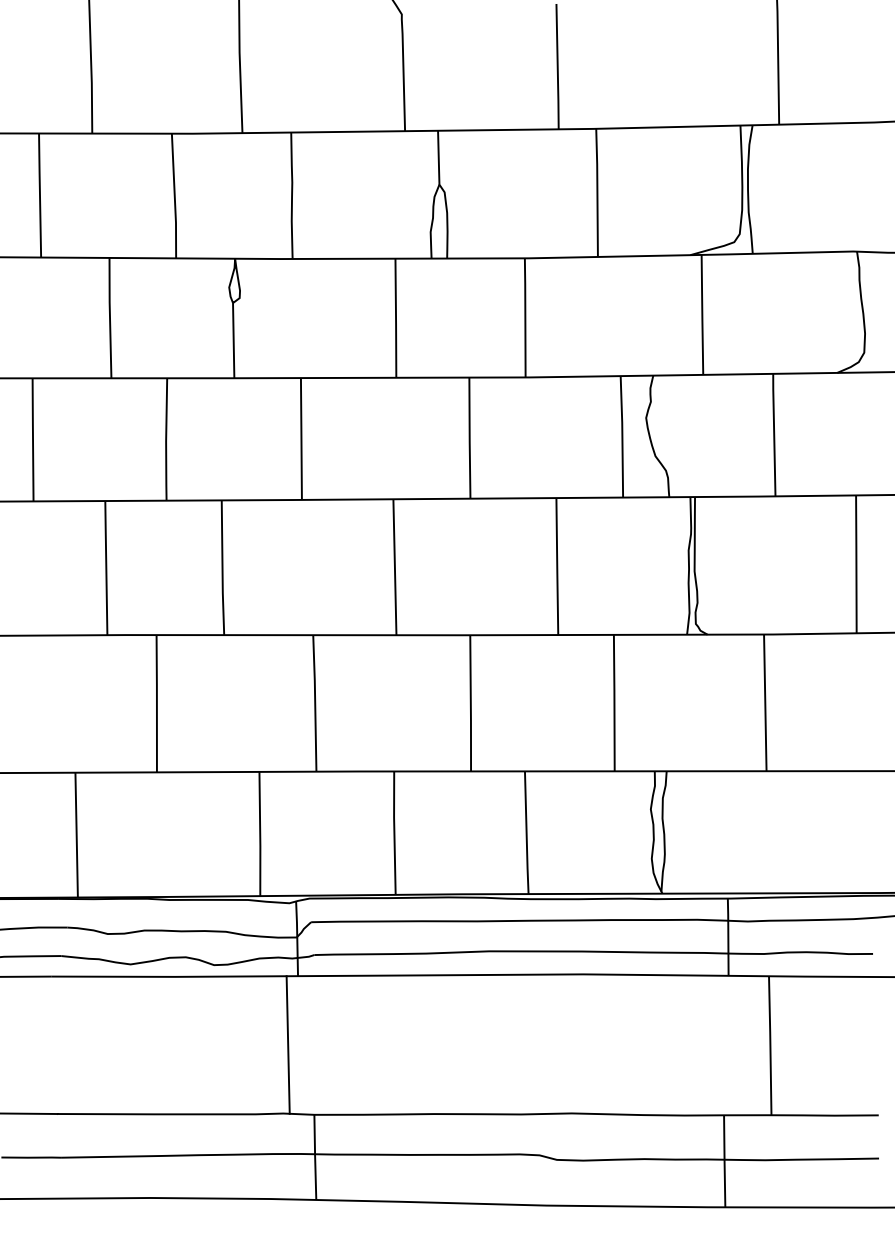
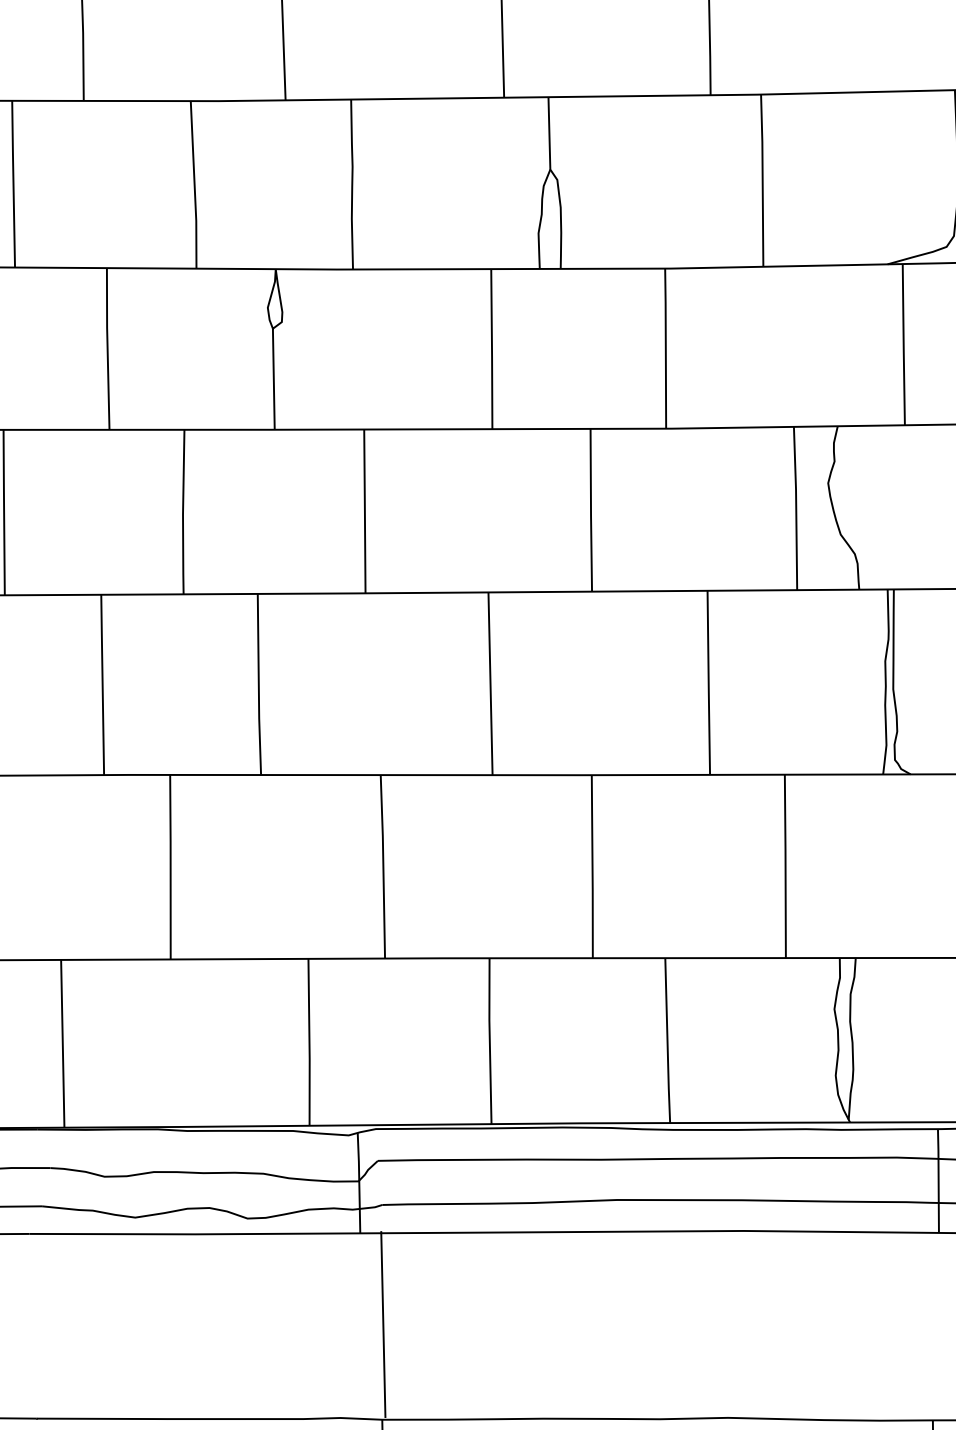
line: (287, 1044) -> (382, 1323), moved

